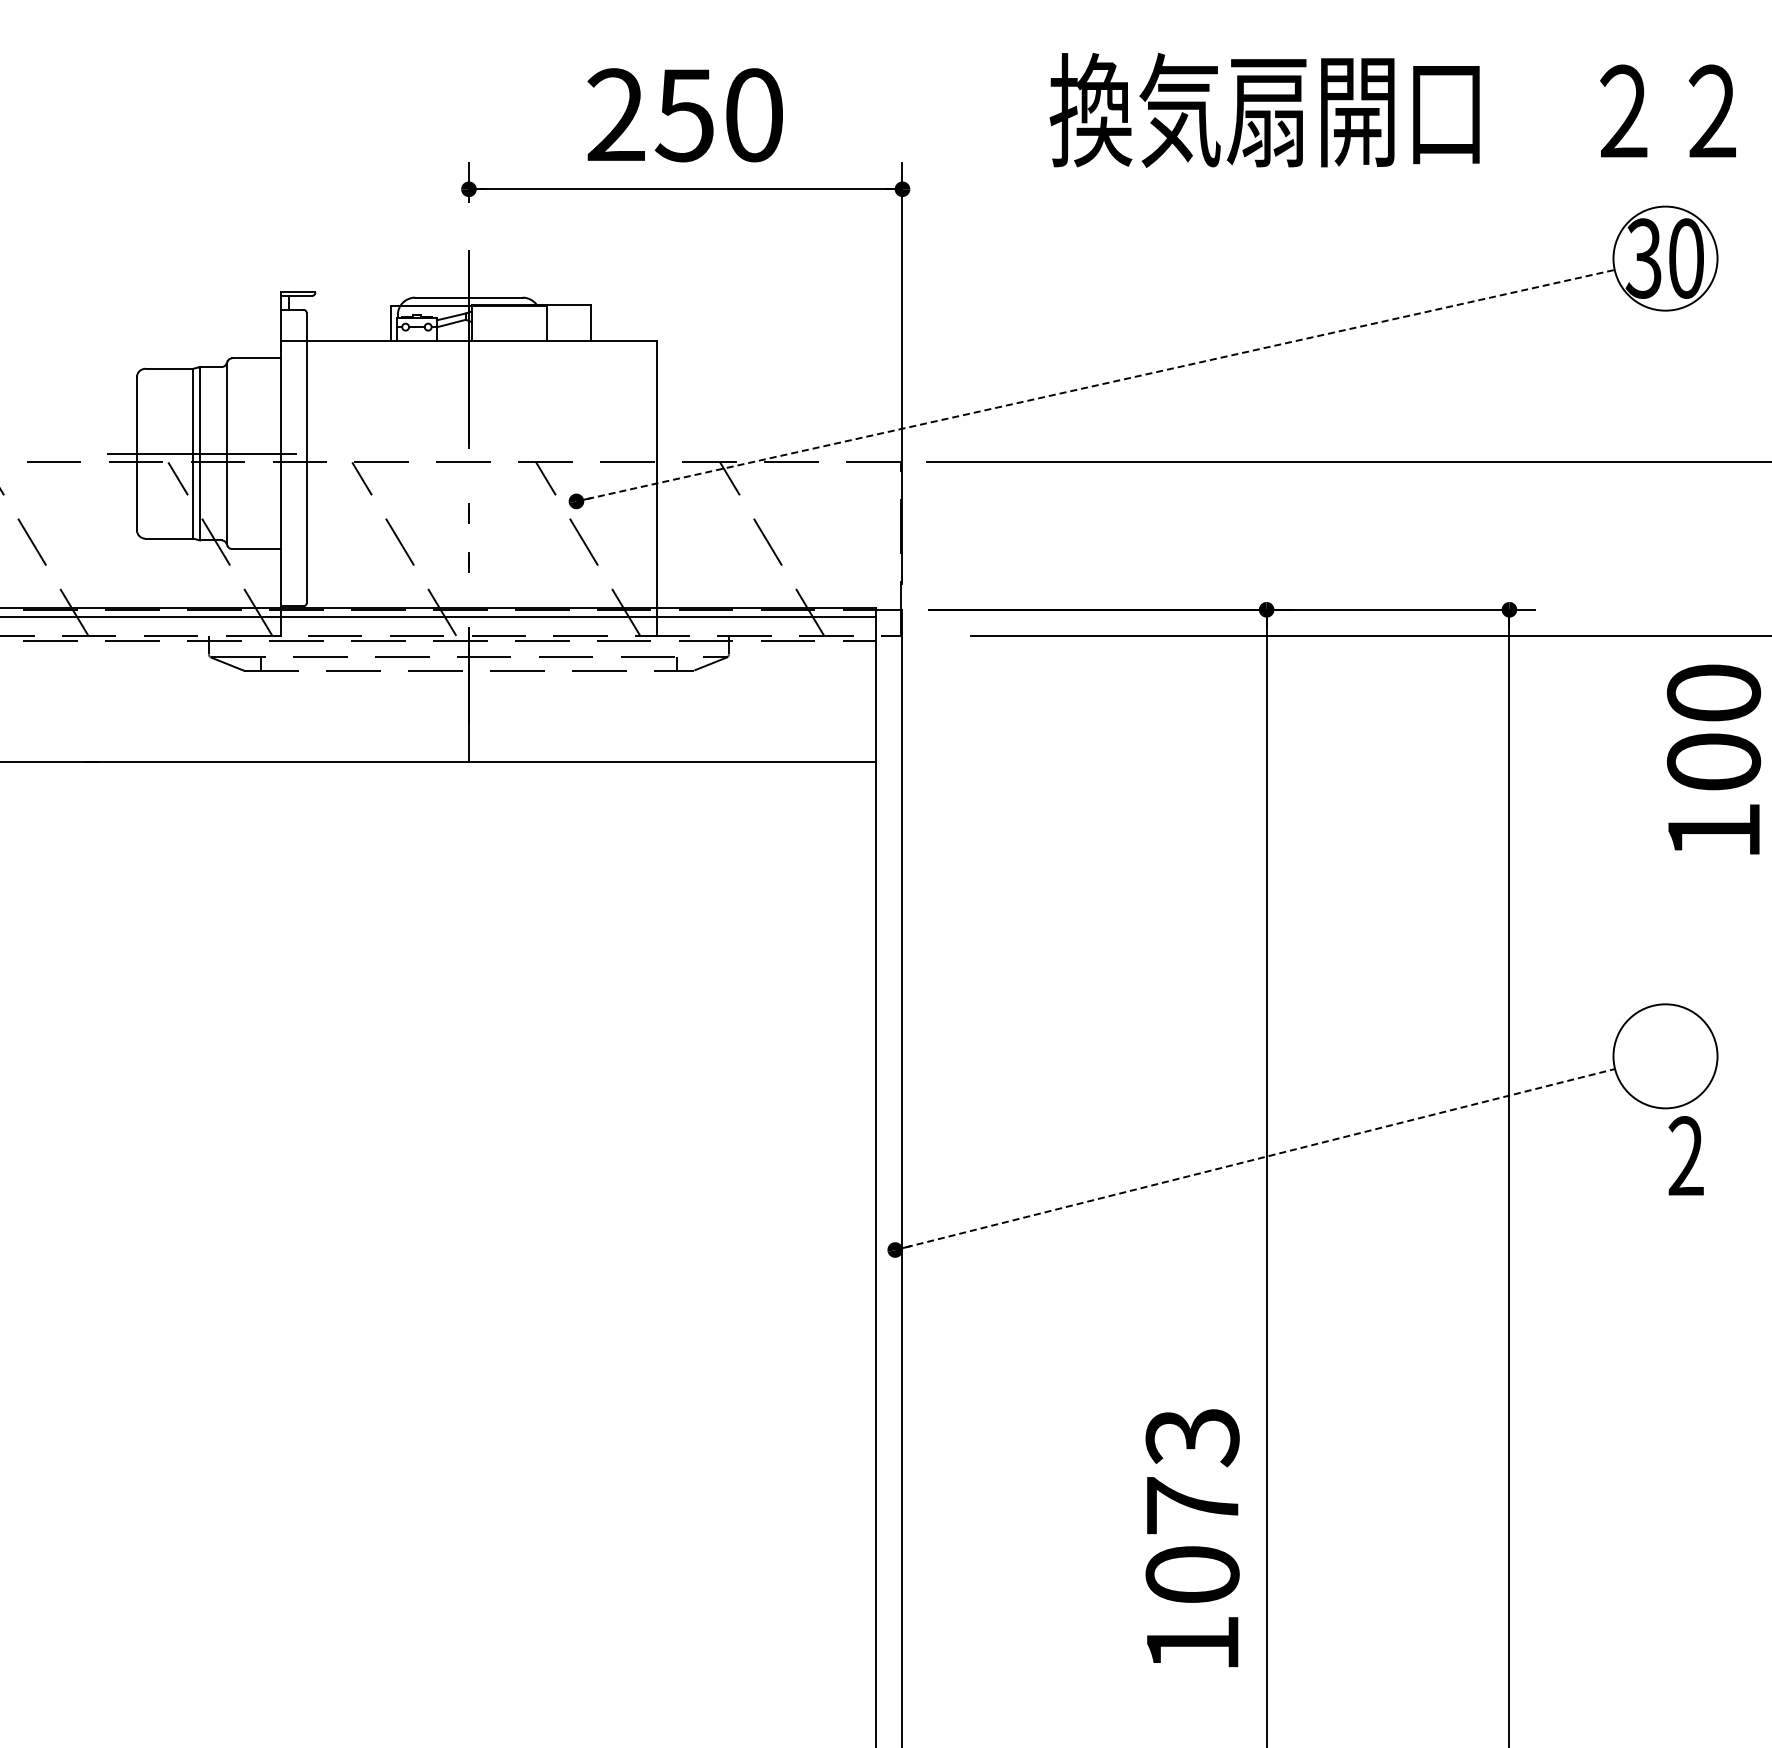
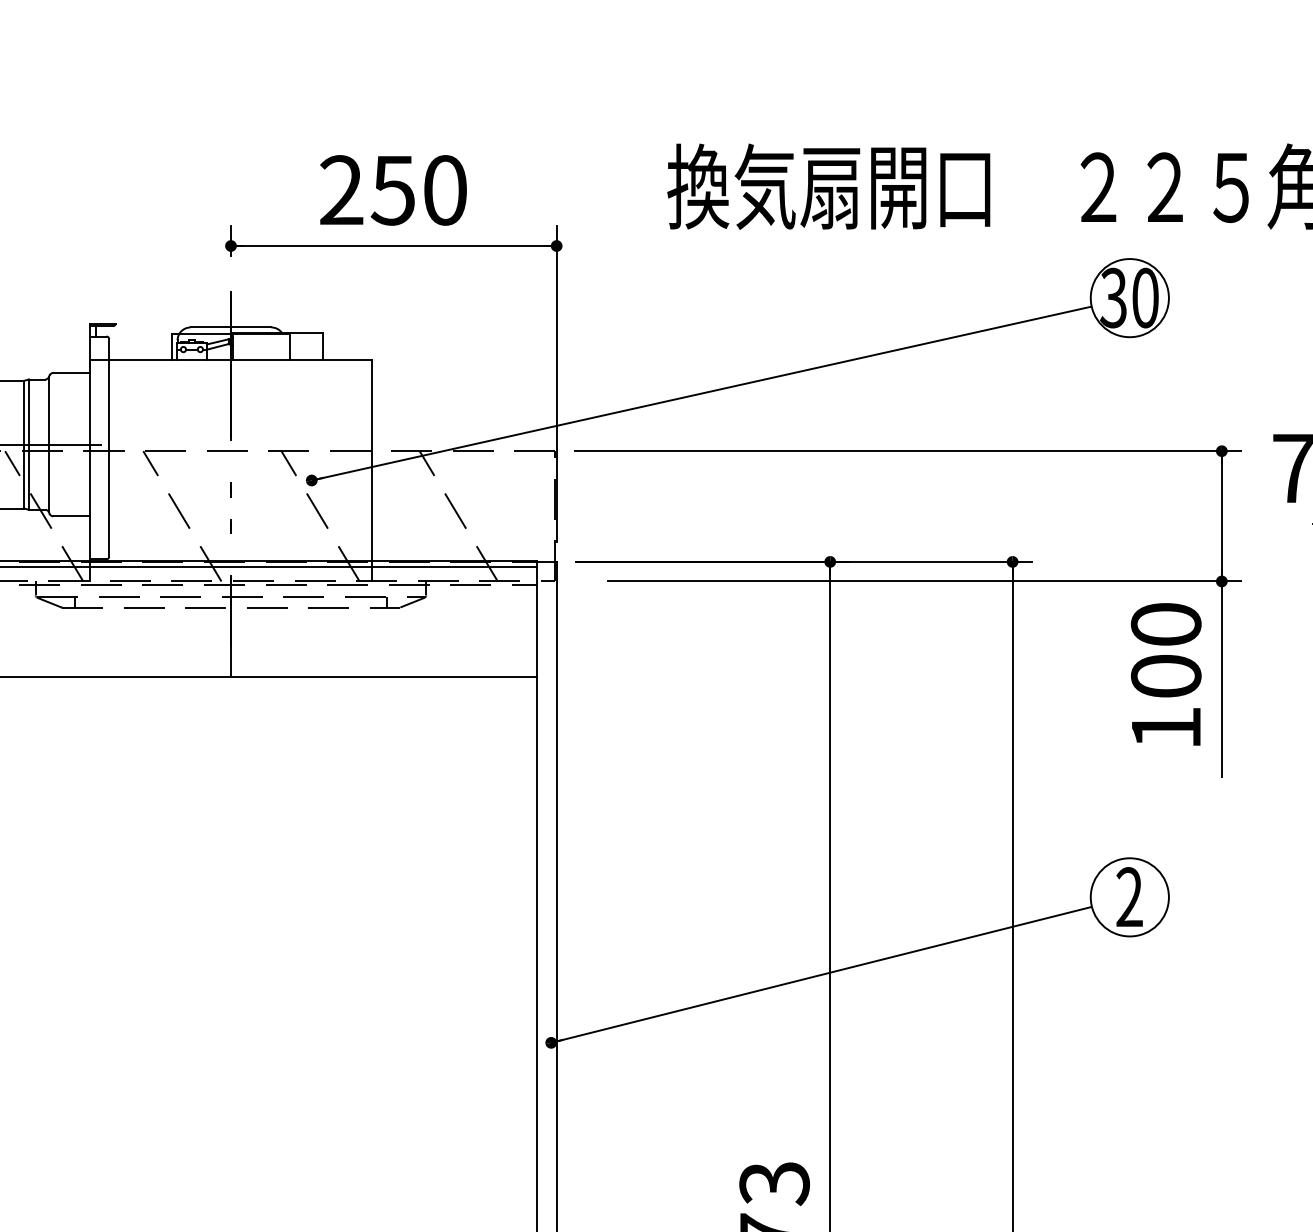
line: (1095, 385) -> (701, 393), dashed -> solid
text: (1685, 1155) -> (1129, 896), moved
line: (1255, 1159) -> (821, 974), dashed -> solid

